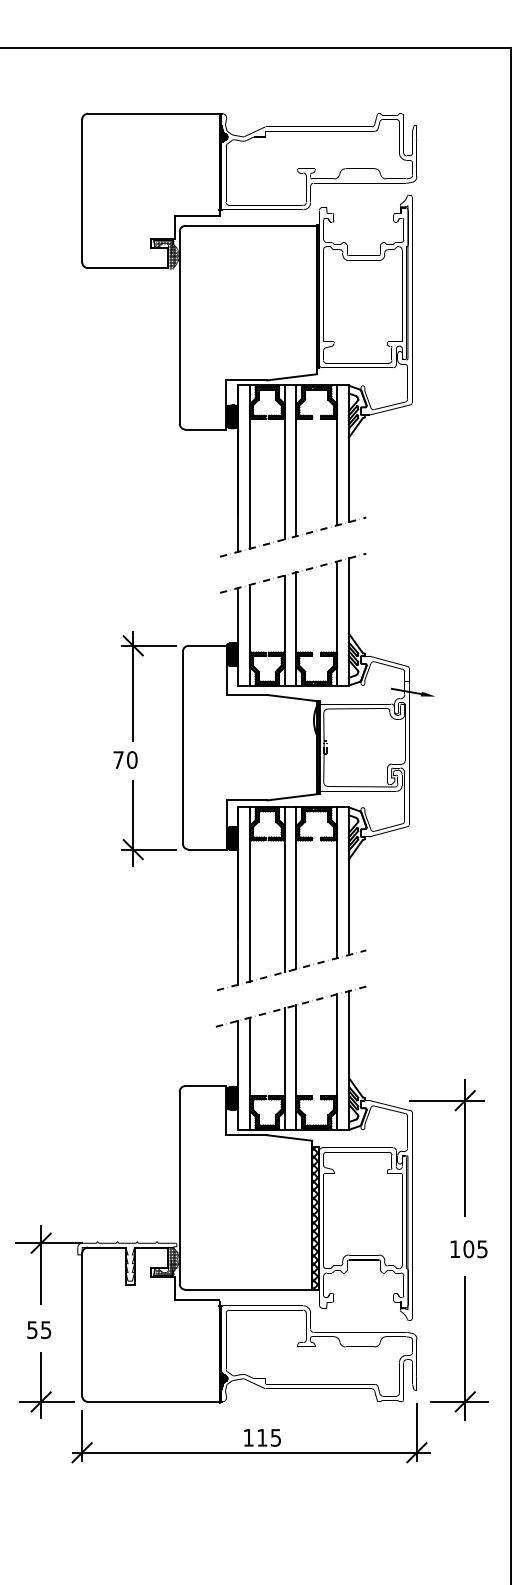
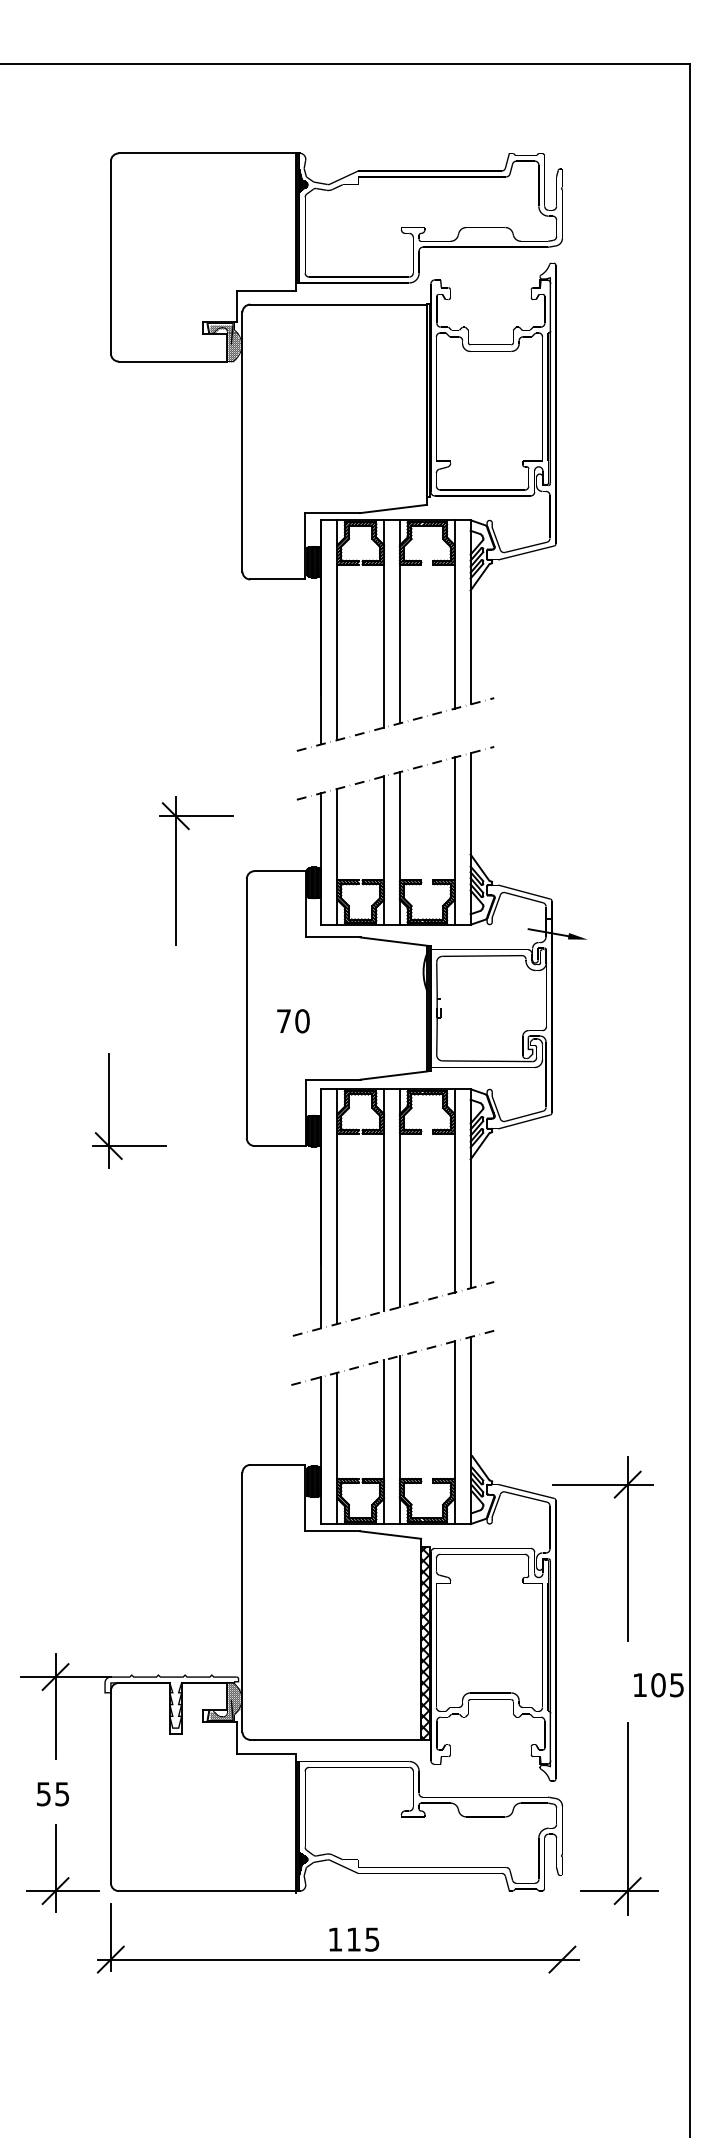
part: (133, 686) -> (176, 870), moved
text: (125, 760) -> (293, 1021), moved
part: (133, 823) -> (109, 1110), moved
text: (468, 1249) -> (658, 1685), moved
line: (416, 1432) -> (562, 1932), removed

